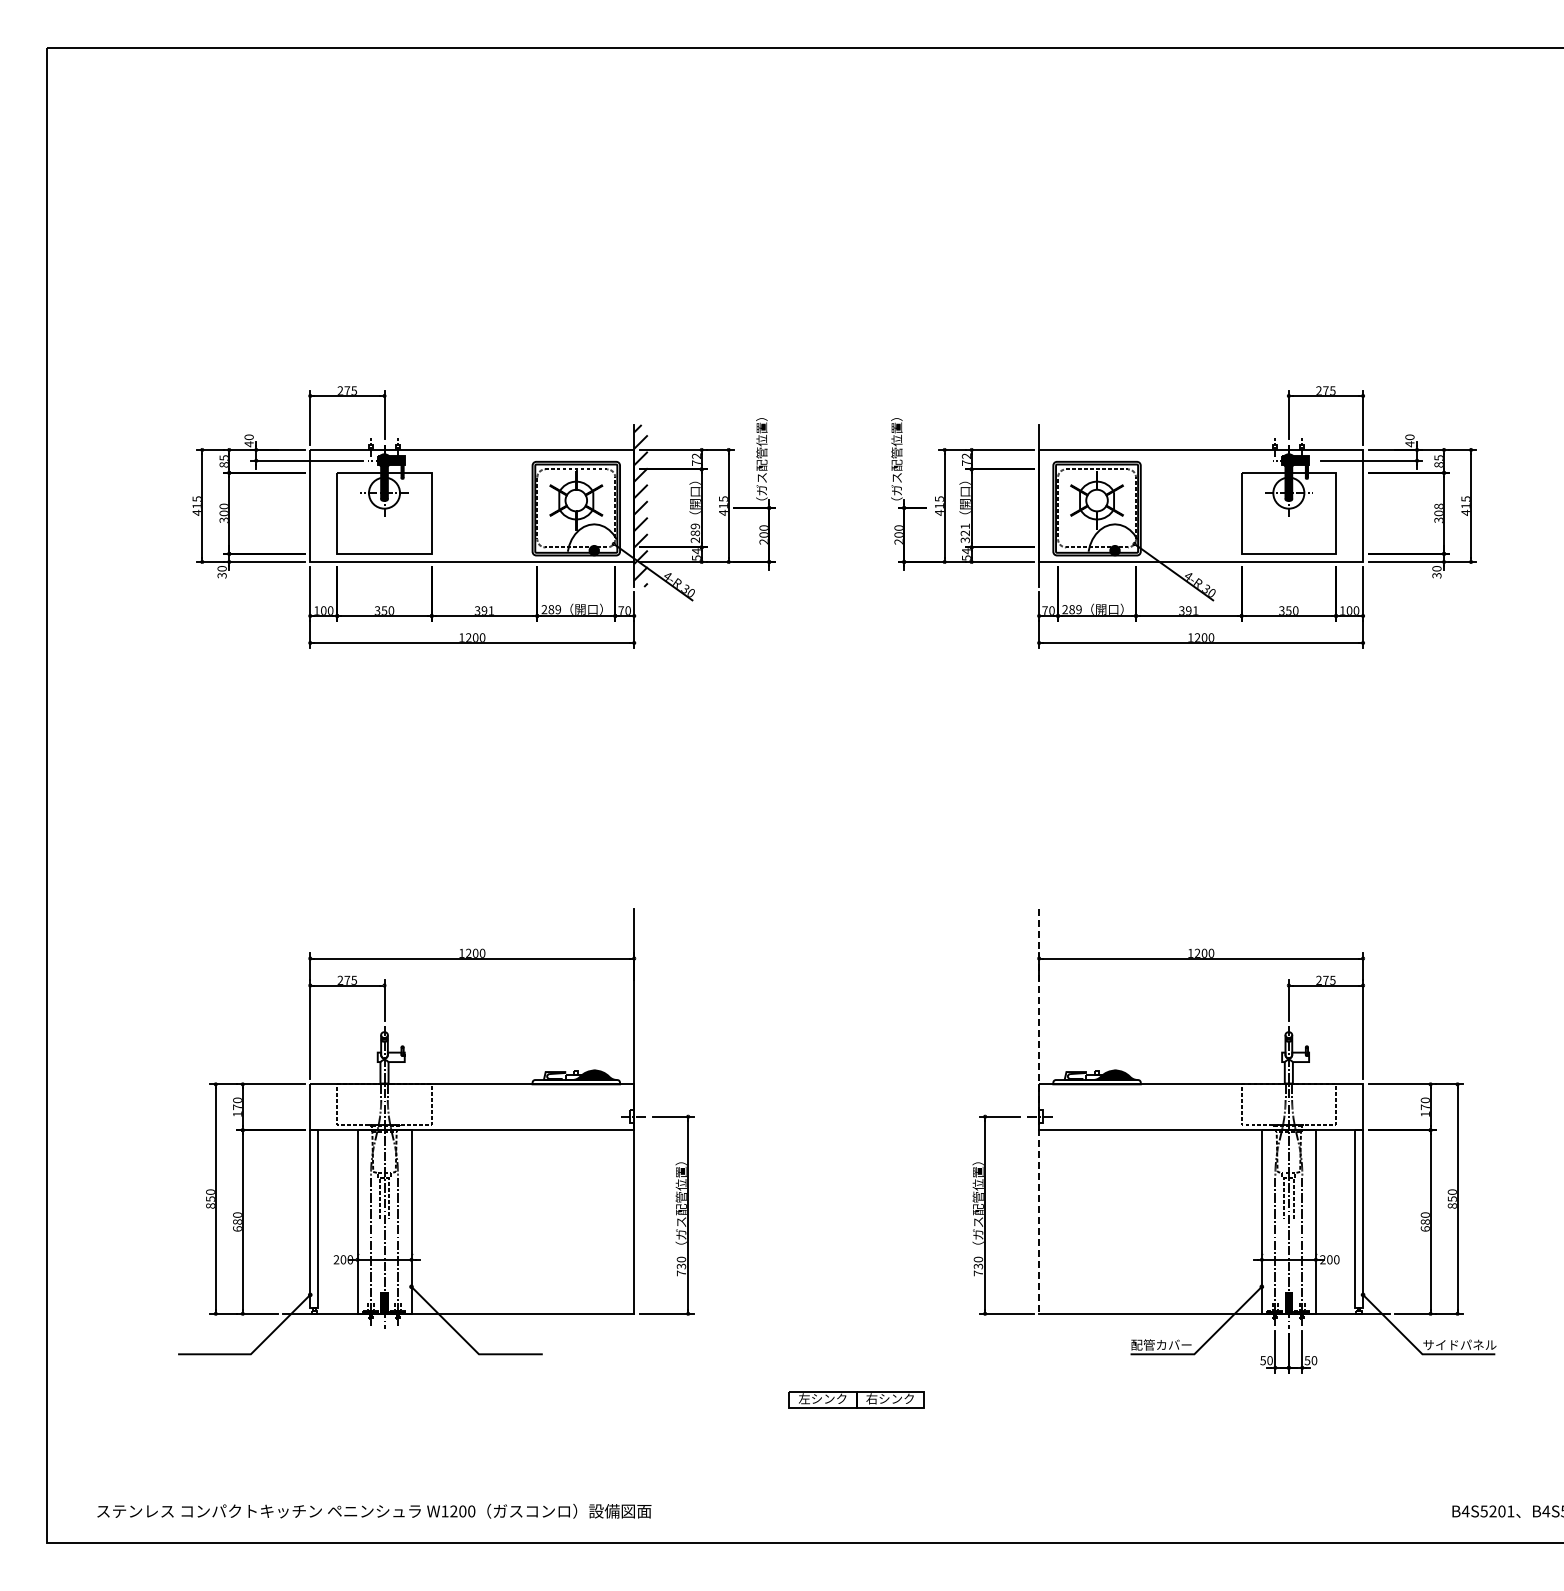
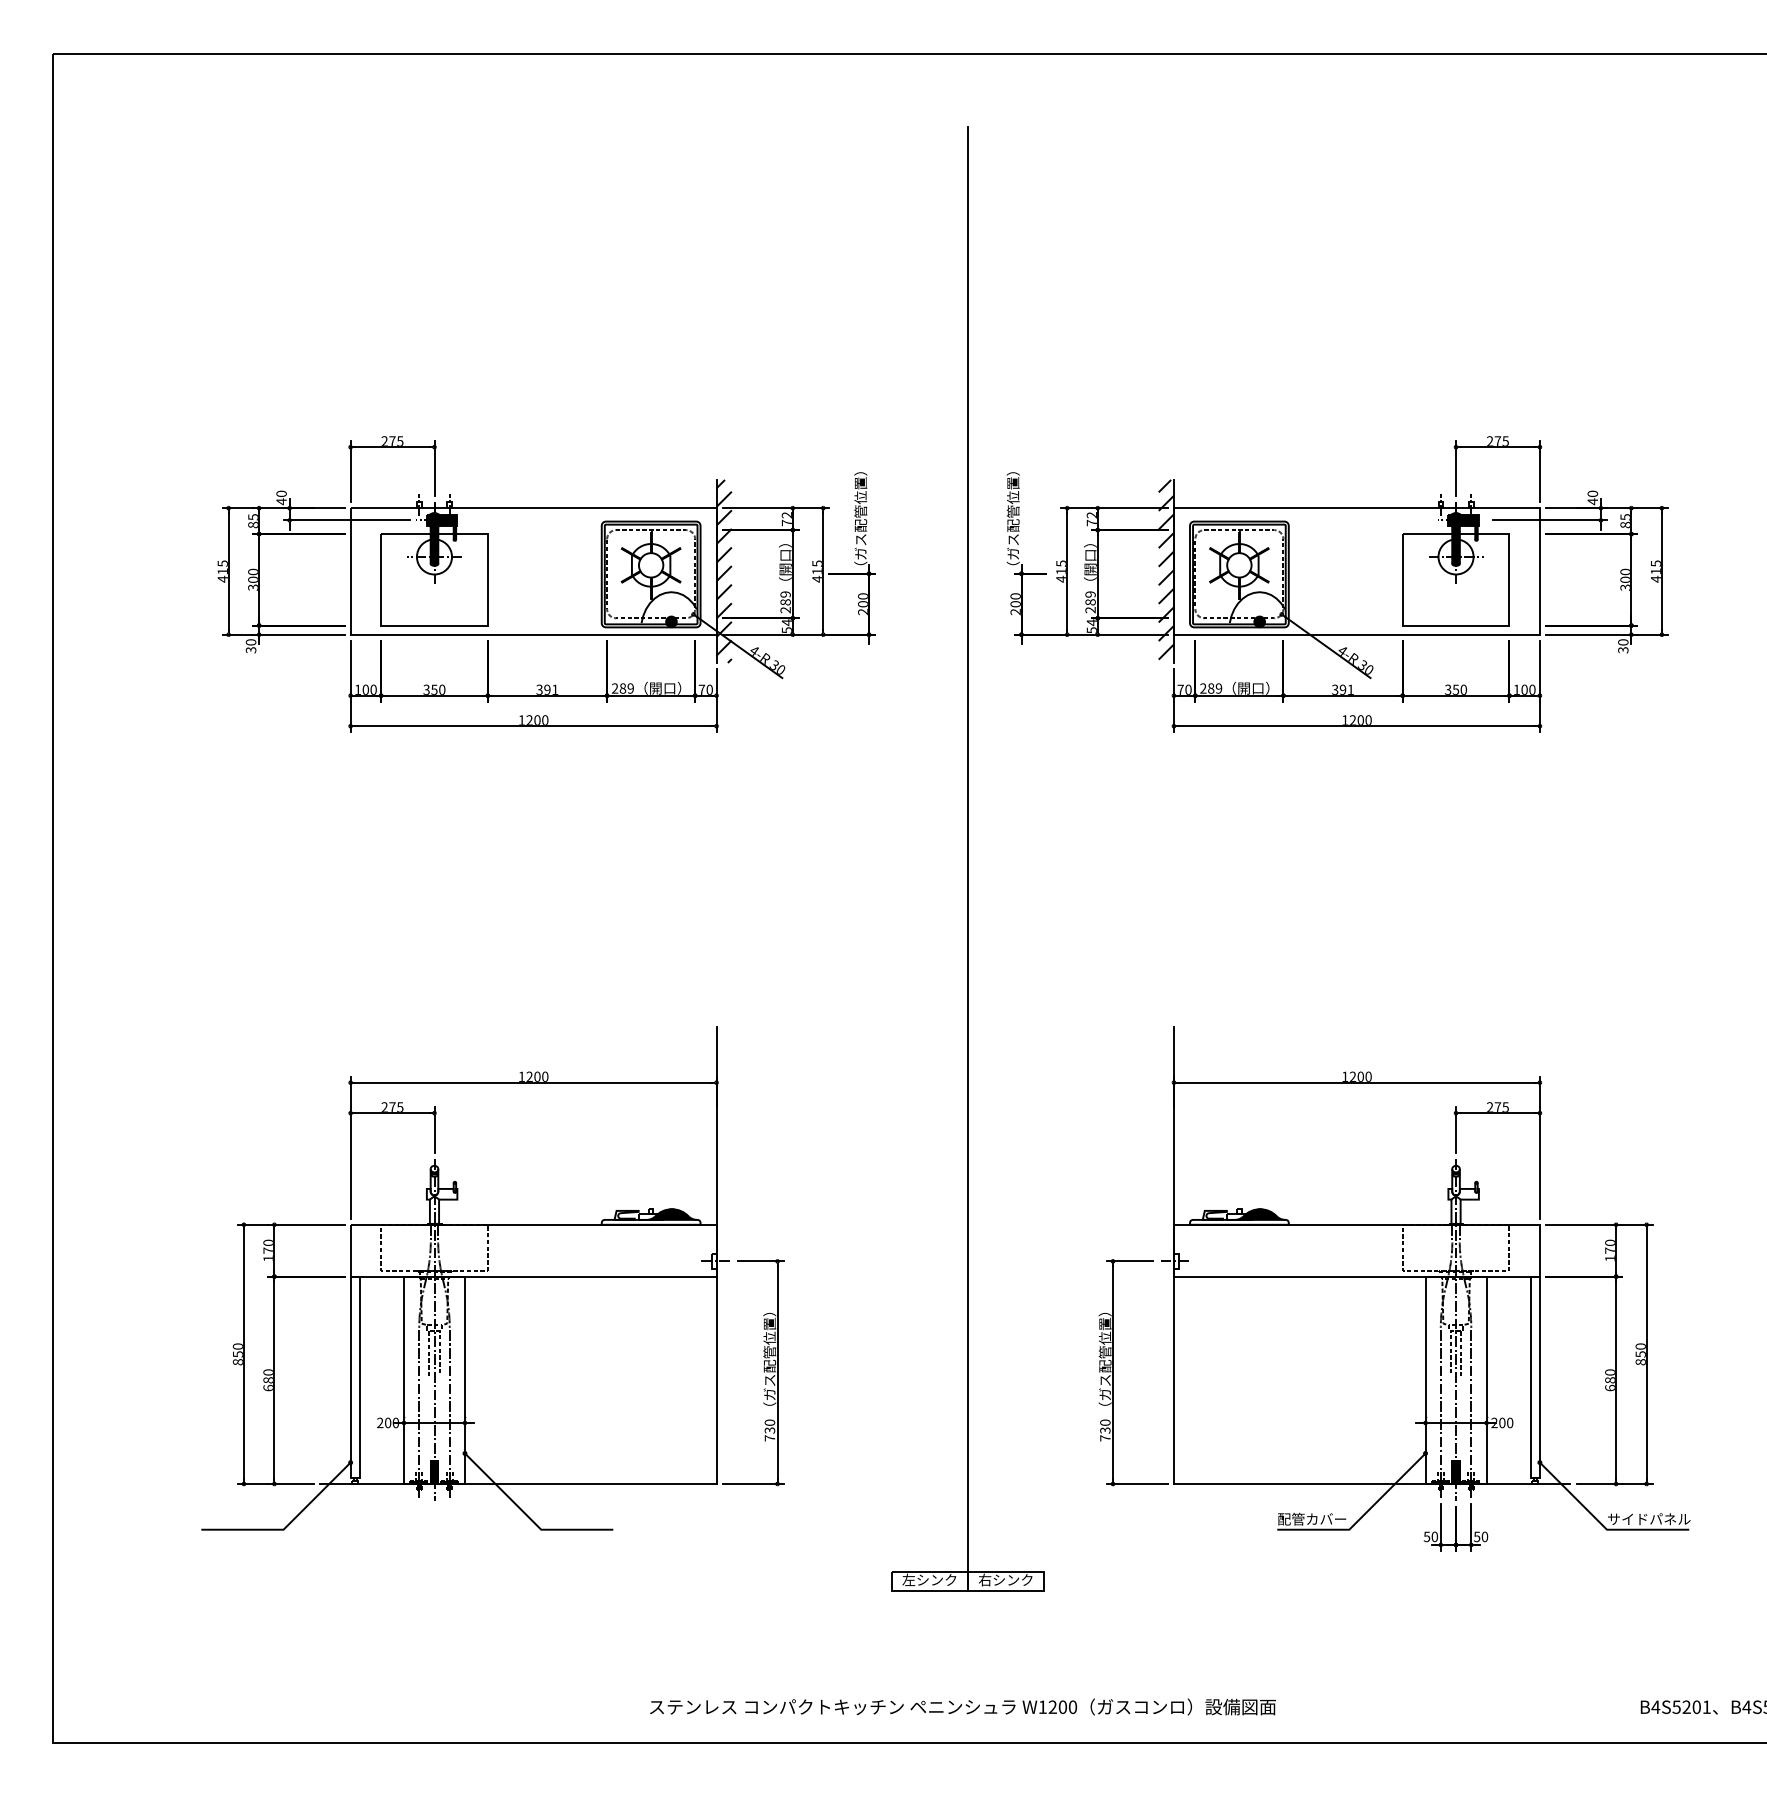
hatch: (1032, 504) -> (1166, 569), added
text: (1438, 506) -> (1625, 572), 308 -> 300
text: (964, 533) -> (1089, 602), 321 -> 289
line: (856, 760) -> (967, 858), added
line: (1039, 1111) -> (1174, 1255), dashed -> solid
text: (374, 1510) -> (963, 1706), moved

